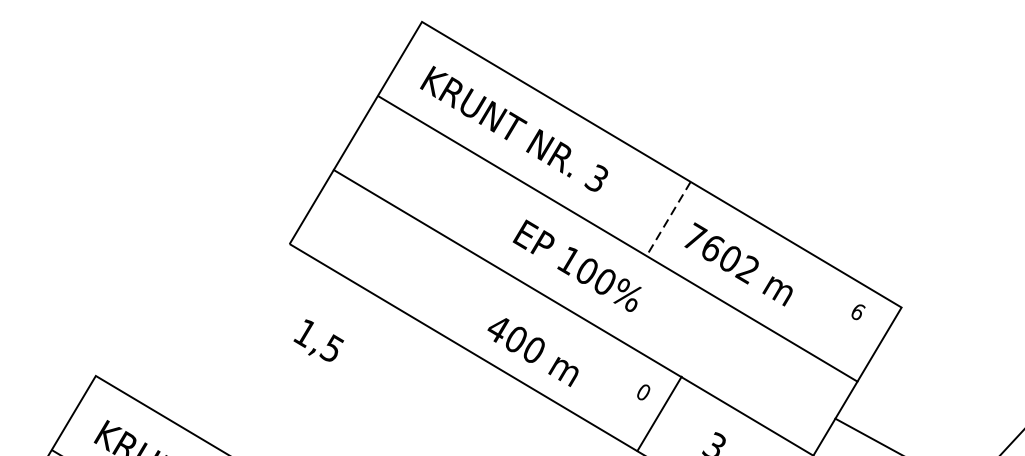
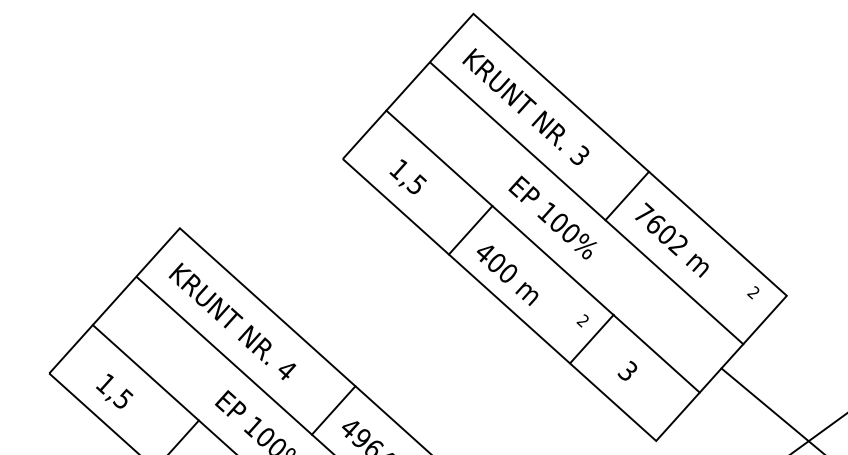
line: (669, 219) -> (627, 196), dashed -> solid
line: (473, 304) -> (470, 230), added
text: (857, 311) -> (753, 292), 6 -> 2
text: (317, 340) -> (407, 176), moved
text: (642, 392) -> (582, 320), 0 -> 2

